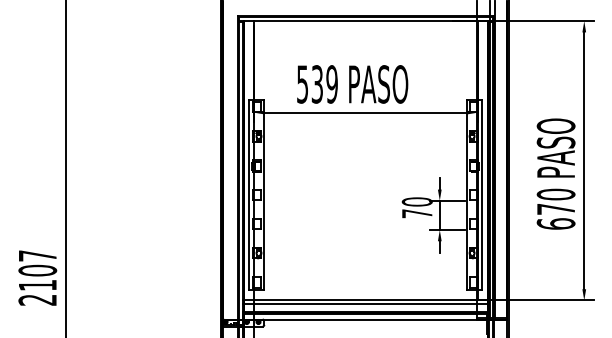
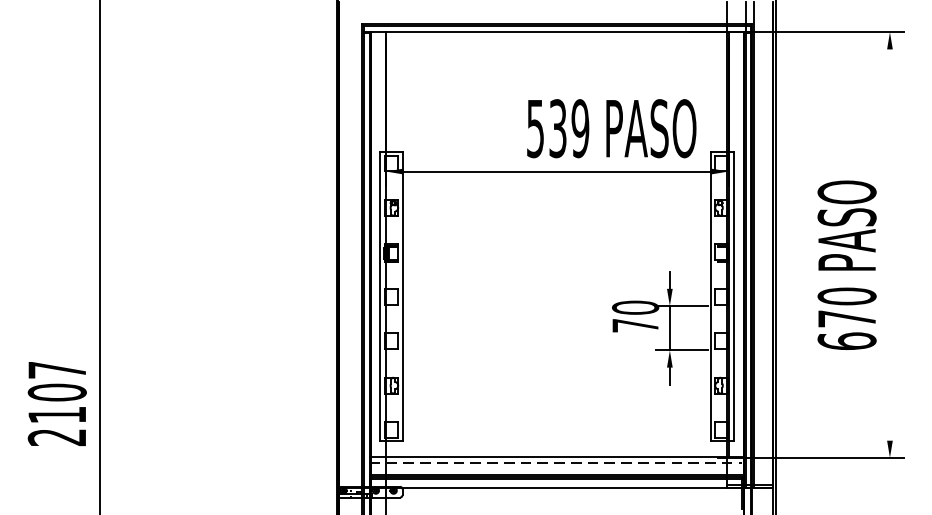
text: (352, 84) -> (611, 128), moved
line: (584, 160) -> (890, 244), removed
text: (37, 277) -> (56, 403), moved
line: (365, 304) -> (556, 463), solid -> dashed

